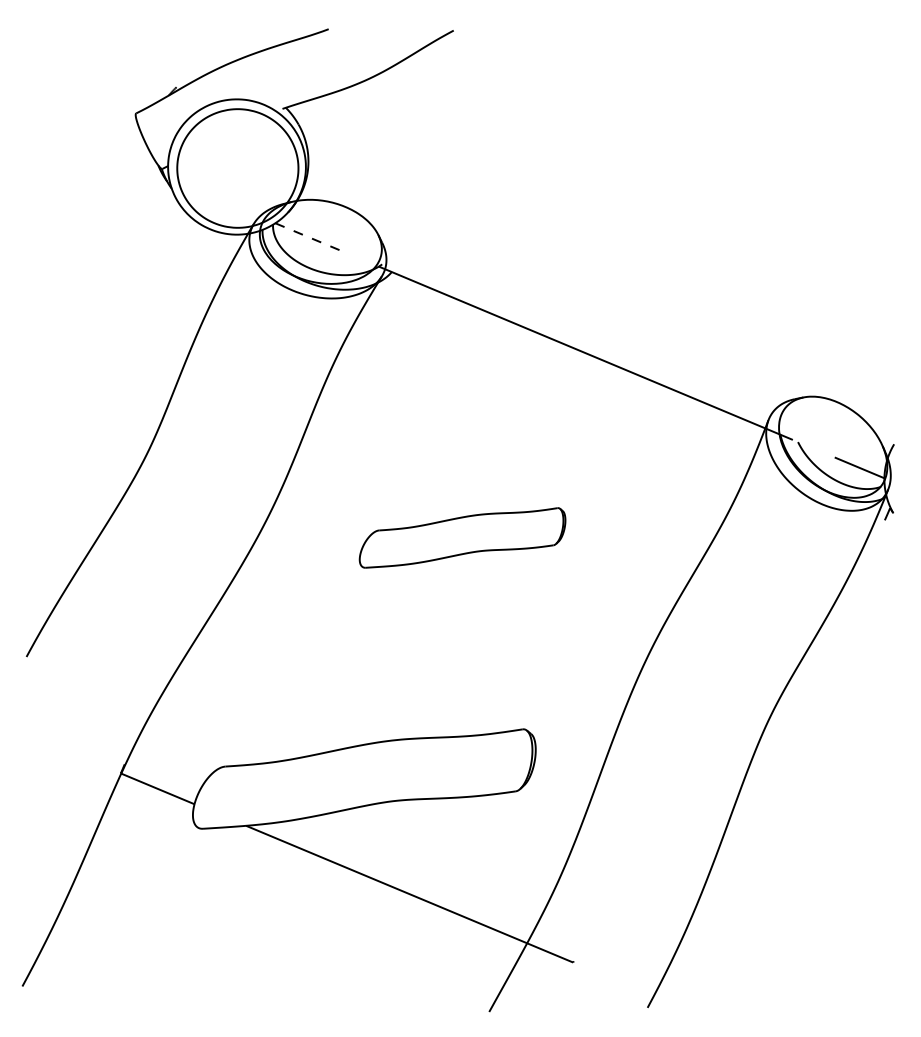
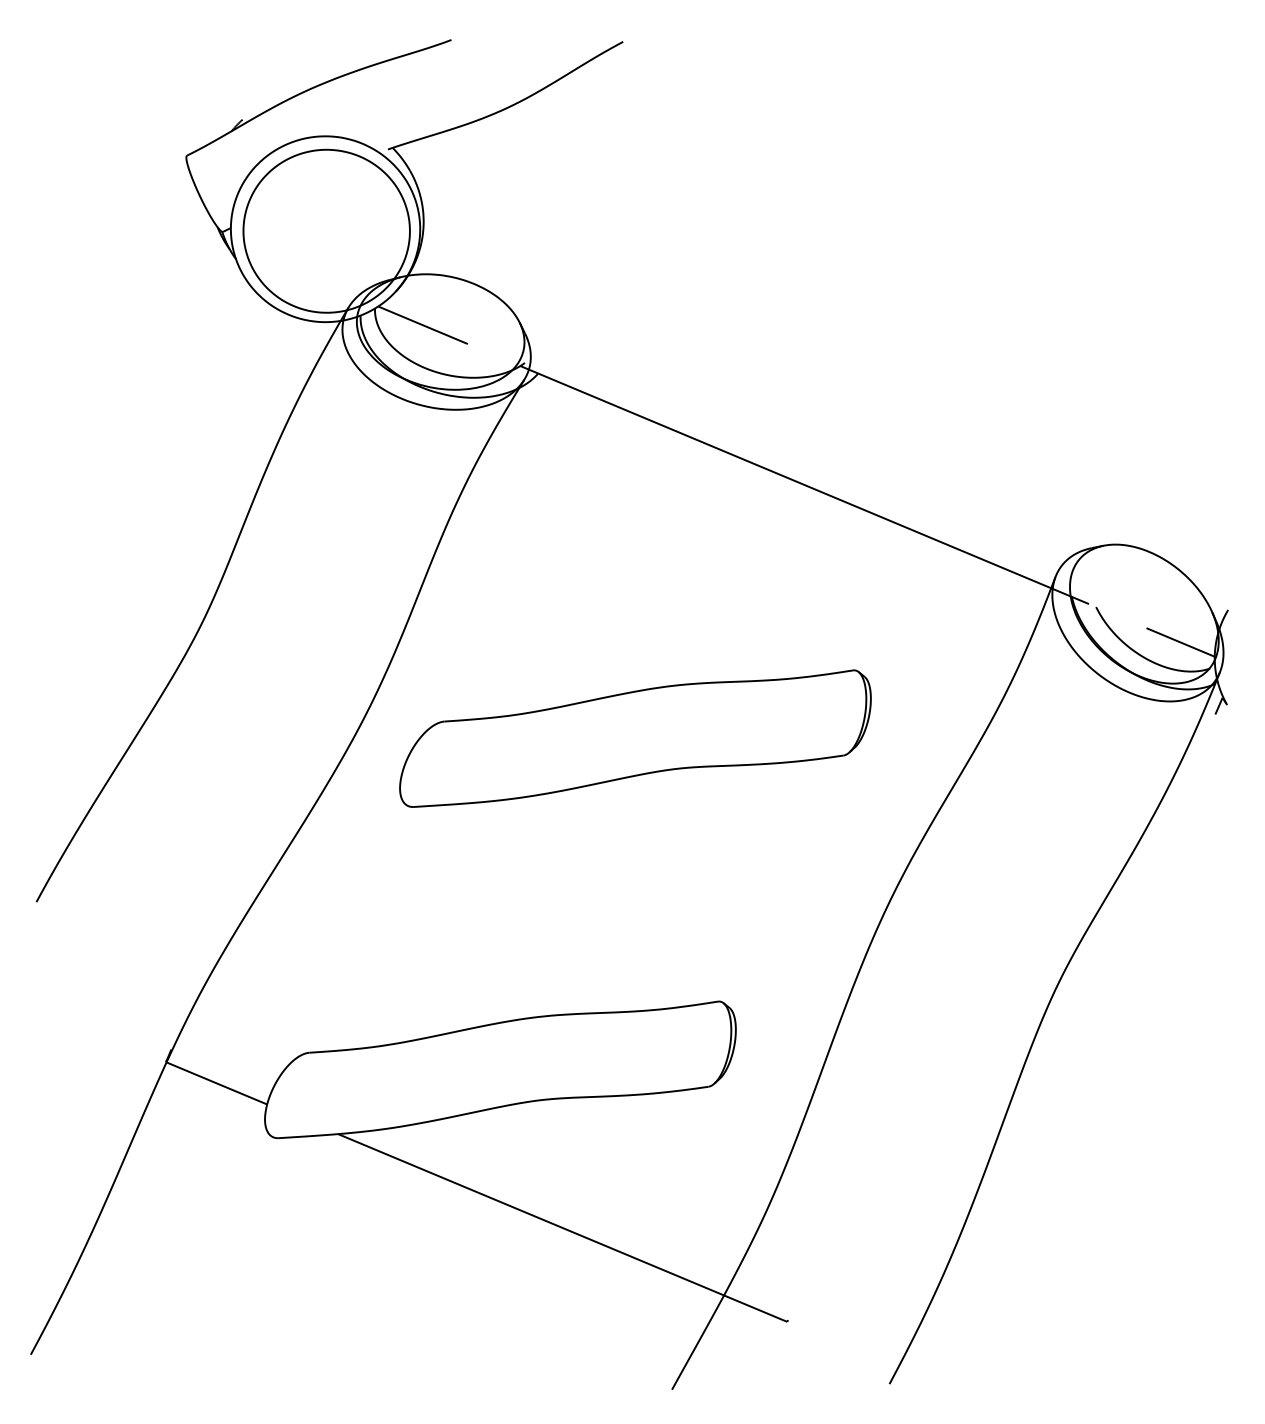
line: (308, 237) -> (423, 326), dashed -> solid
part: (462, 537) -> (635, 738), size x1.67

